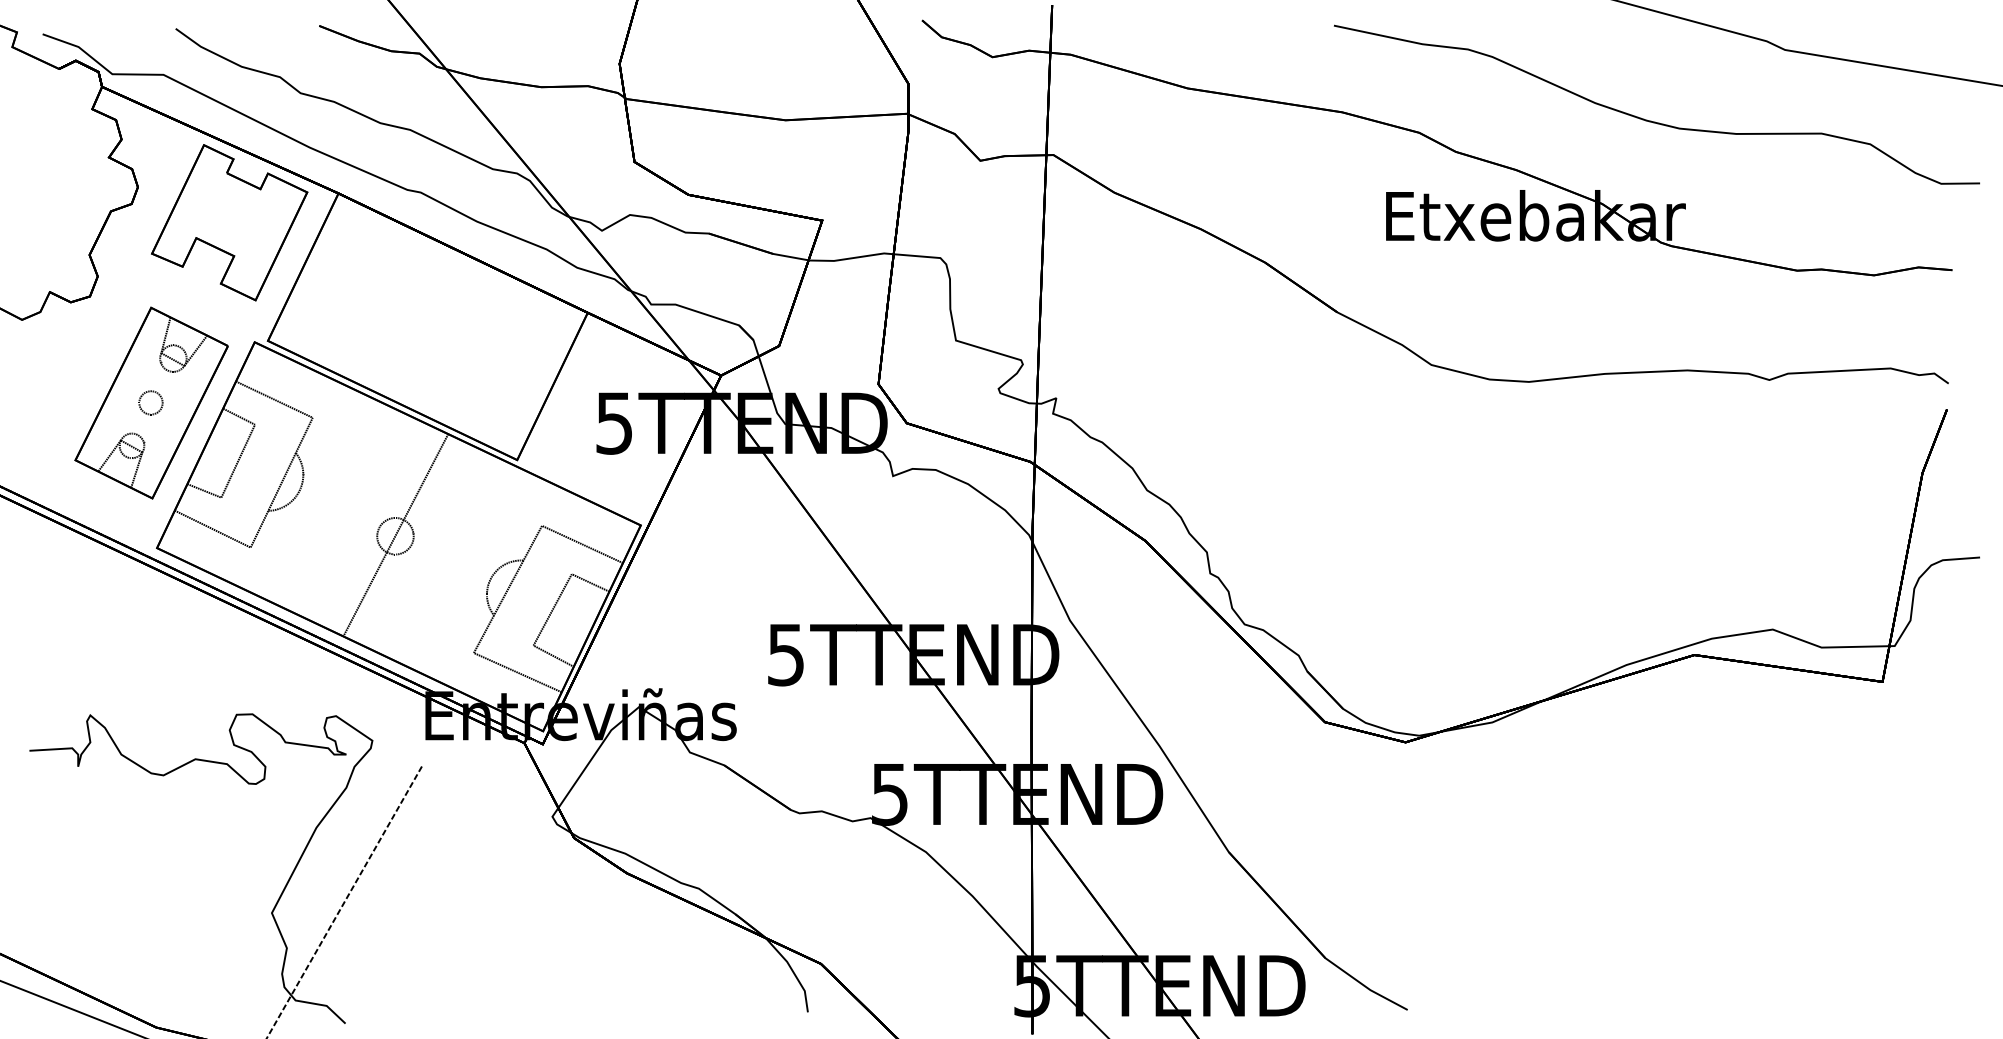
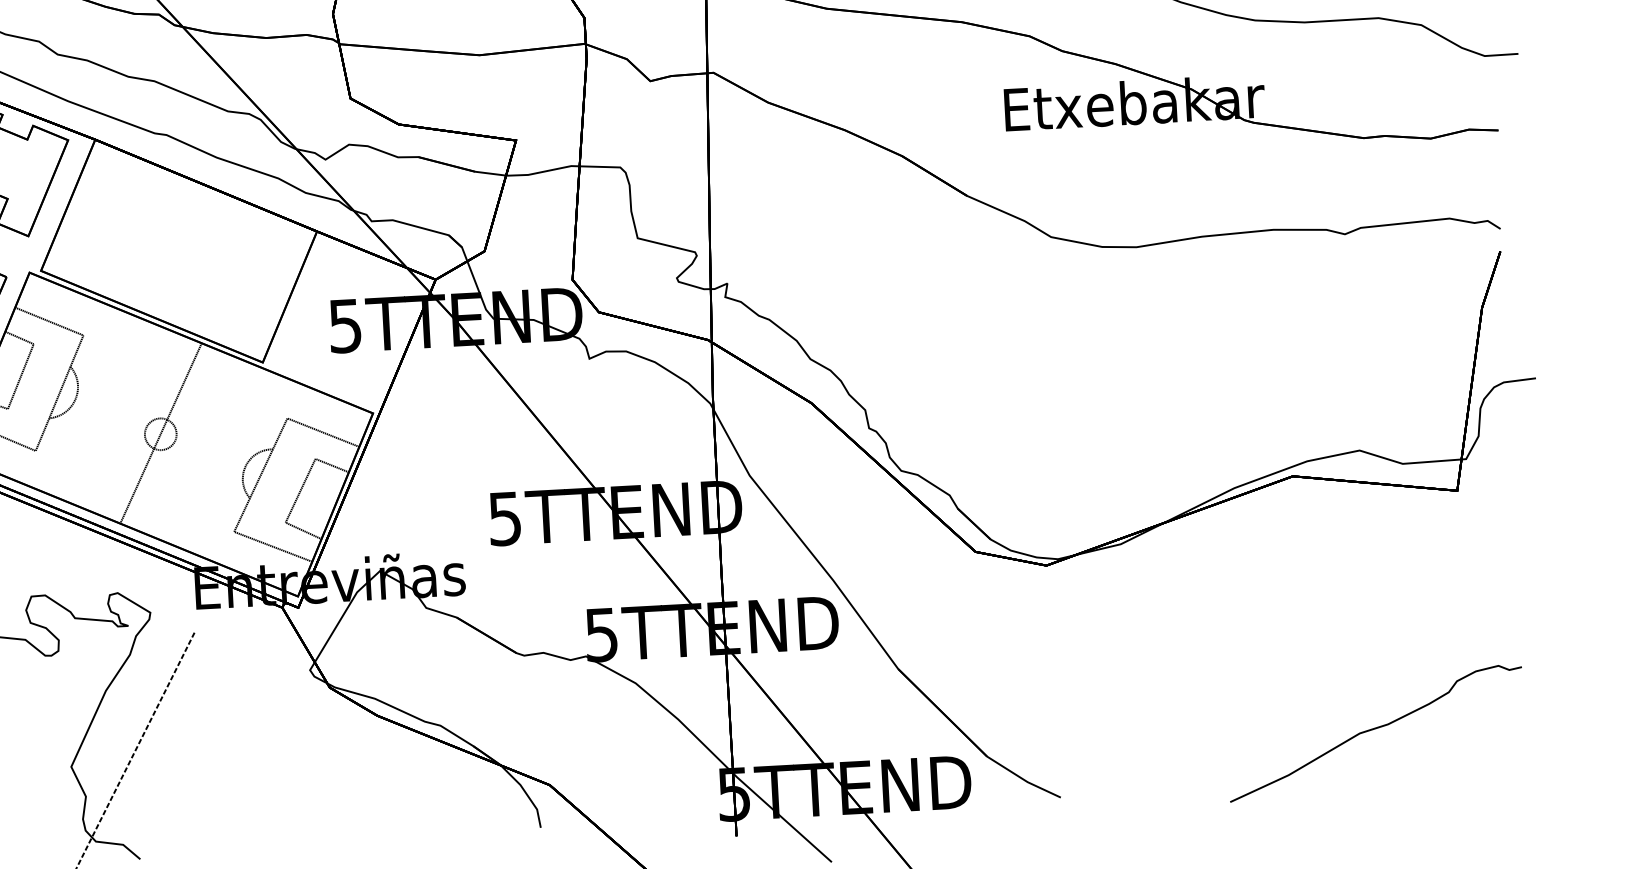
curve: (1772, 951) -> (1374, 729), added

